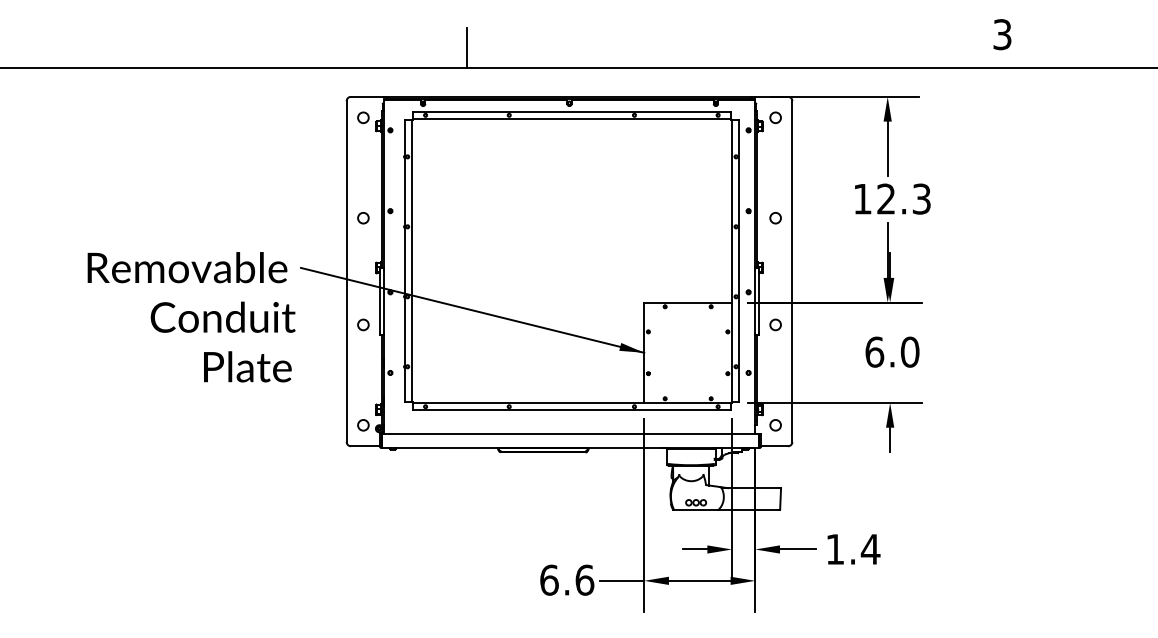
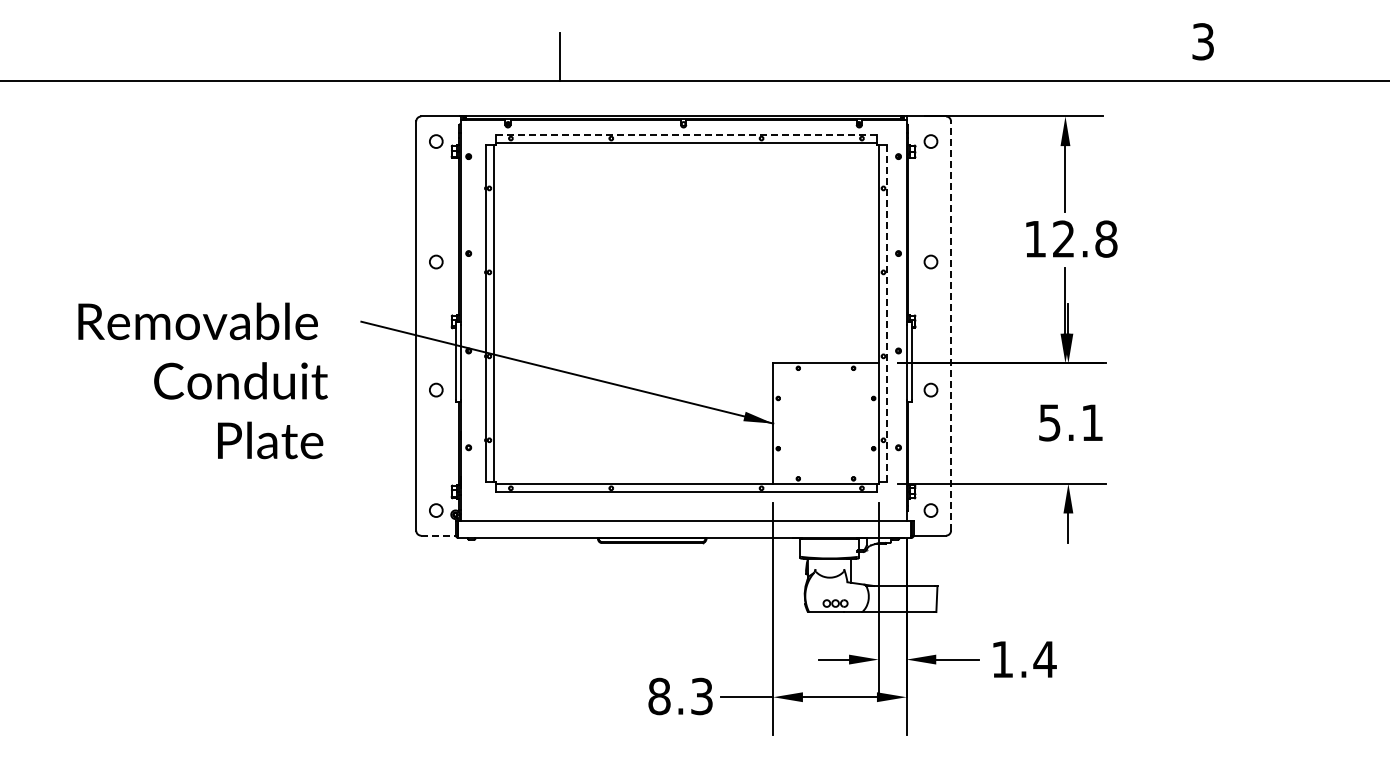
line: (571, 111) -> (686, 134), solid -> dashed
text: (921, 198) -> (1106, 238), 12.3 -> 12.8
line: (739, 261) -> (887, 313), solid -> dashed
line: (792, 271) -> (951, 326), solid -> dashed
text: (191, 316) -> (202, 380), moved
text: (892, 351) -> (1071, 422), 6.0 -> 5.1
line: (366, 446) -> (439, 535), solid -> dashed
text: (566, 580) -> (680, 696), 6.6 -> 8.3

